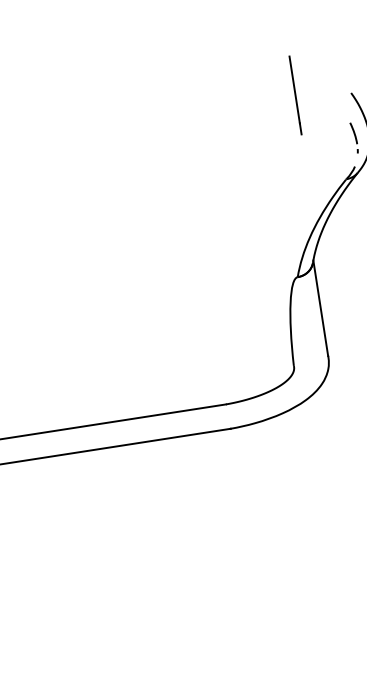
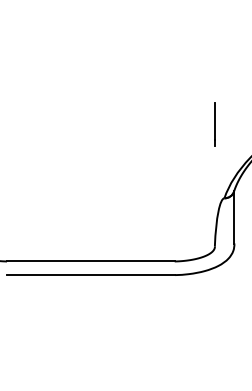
line: (295, 95) -> (214, 124), moved

